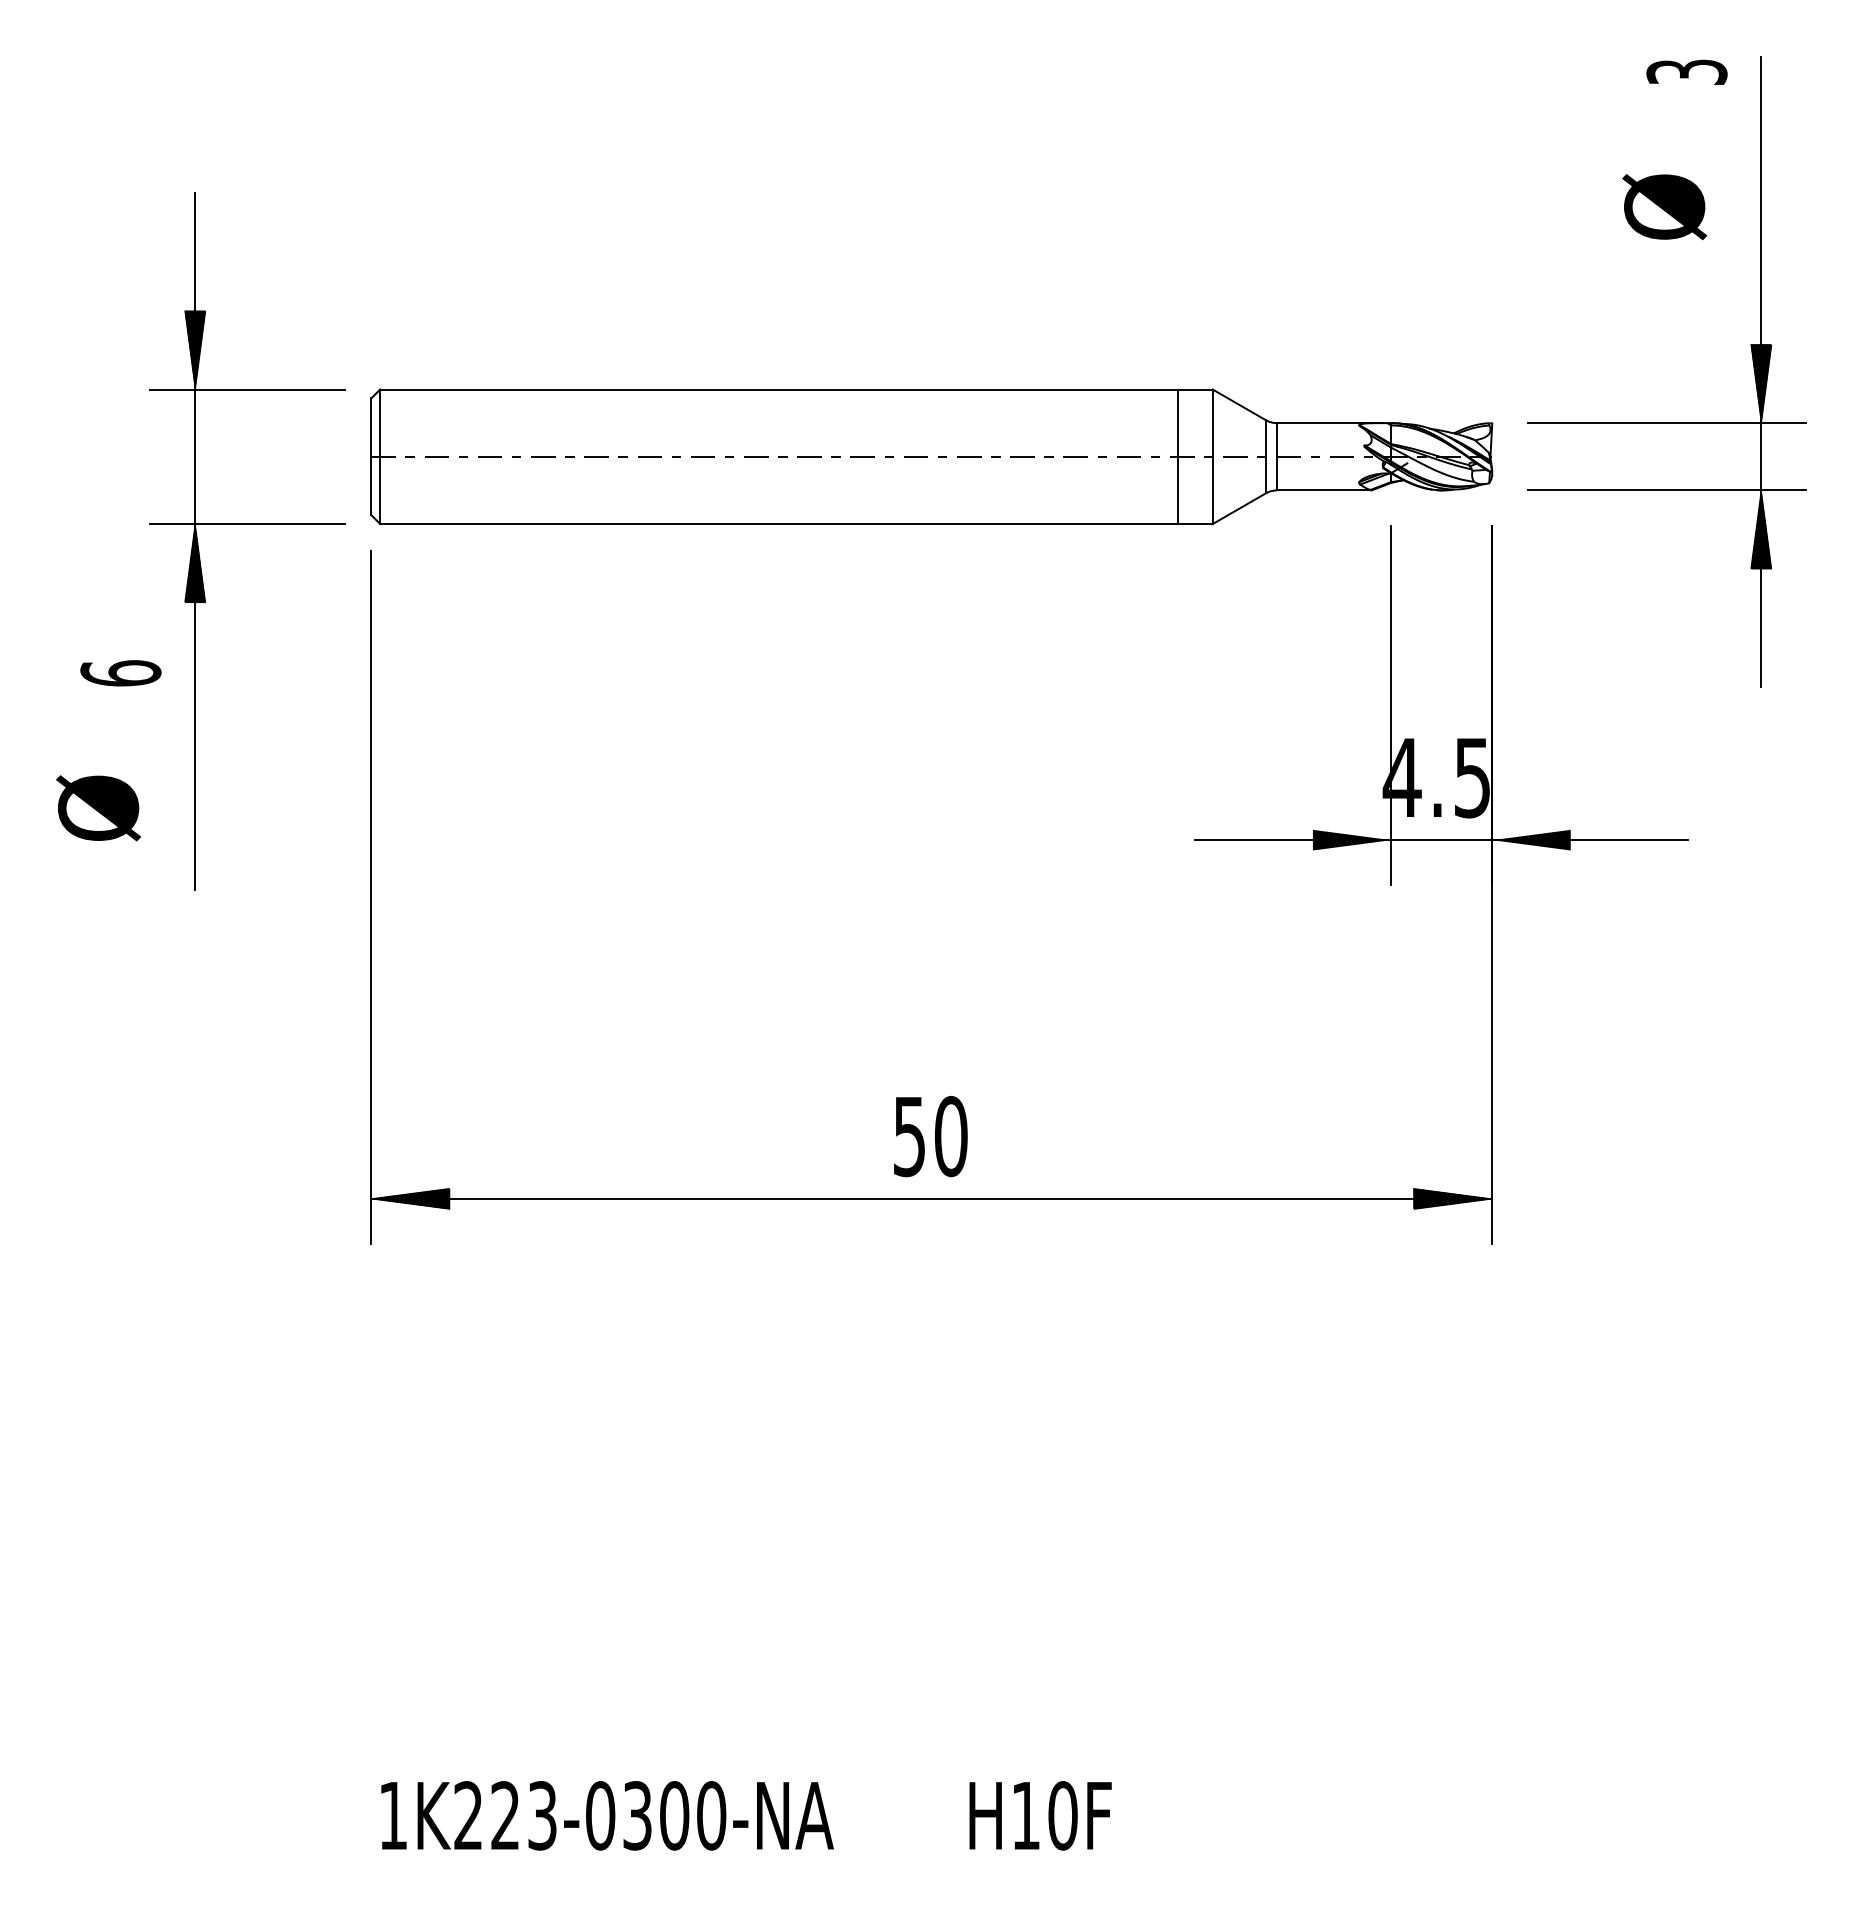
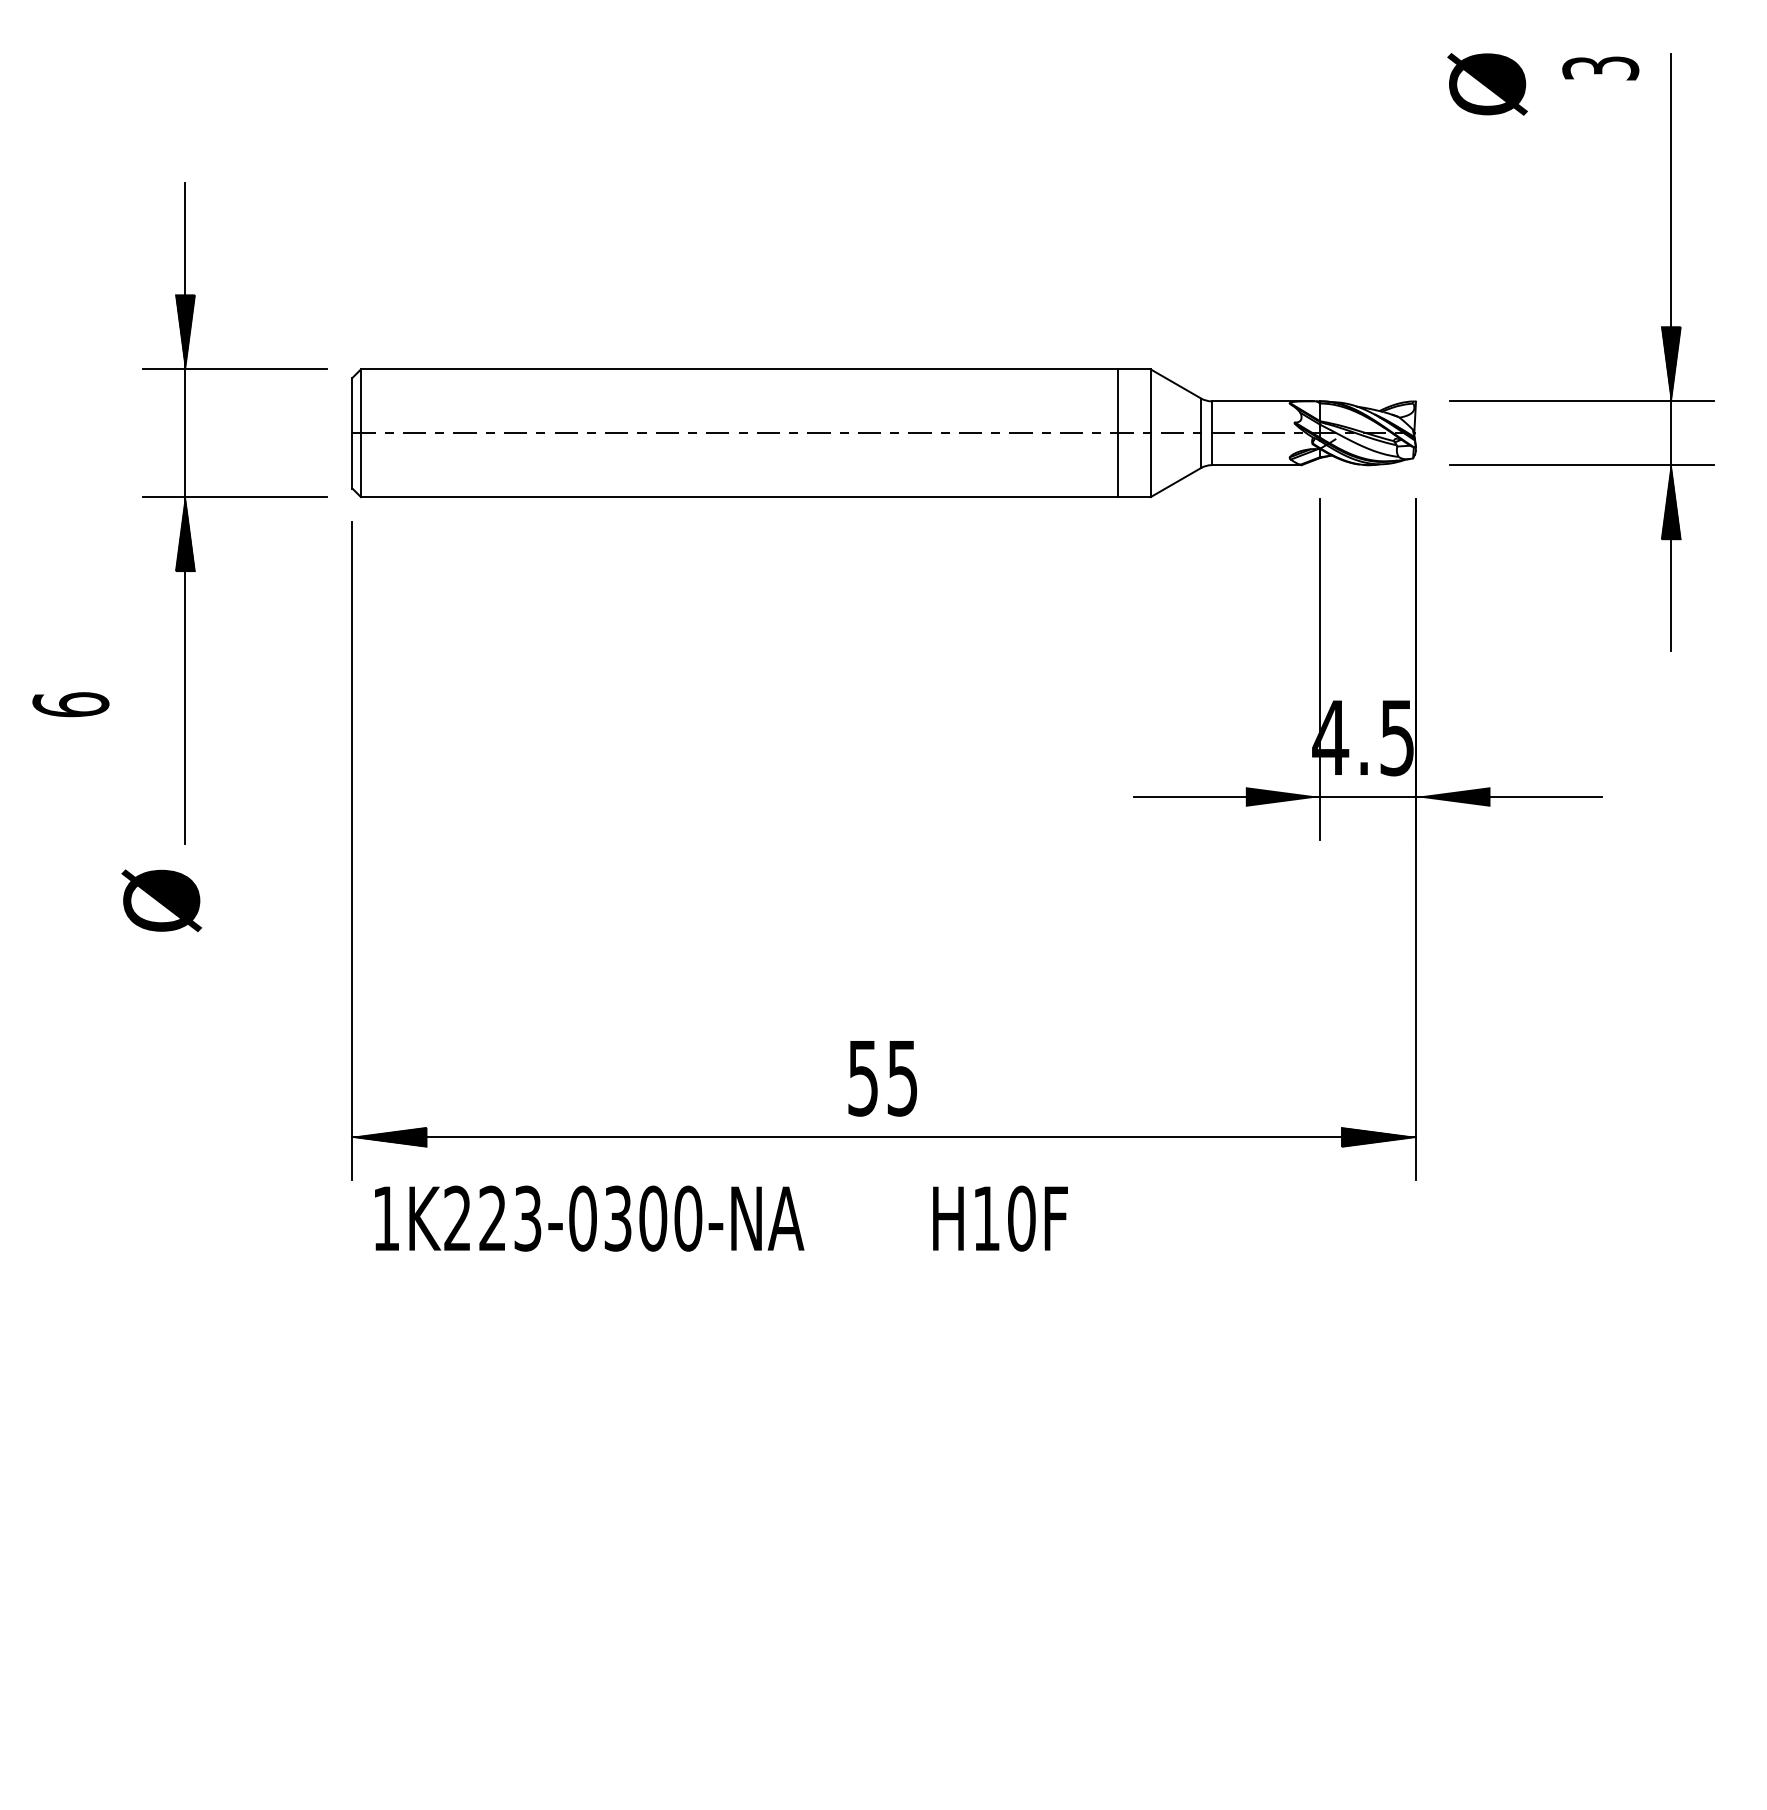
text: (1664, 207) -> (1487, 84), moved
text: (120, 673) -> (70, 704), moved
text: (98, 808) -> (161, 900), moved
text: (951, 1135) -> (902, 1077), 50 -> 55
text: (746, 1815) -> (721, 1218), moved

